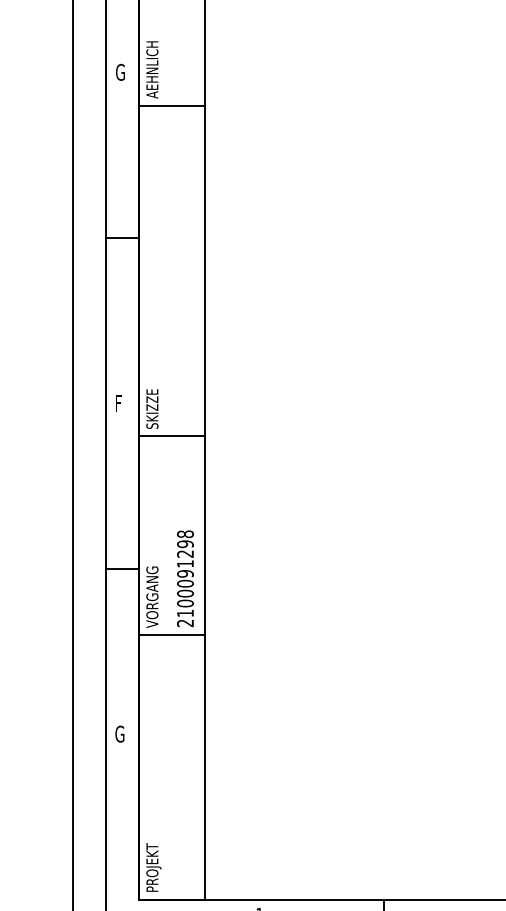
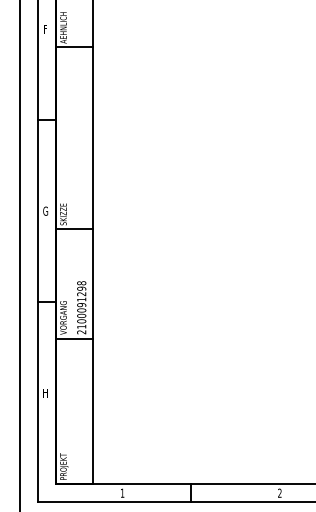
text: (119, 70) -> (45, 28), G -> F
text: (119, 401) -> (45, 210), F -> G
text: (119, 732) -> (45, 392), G -> H

